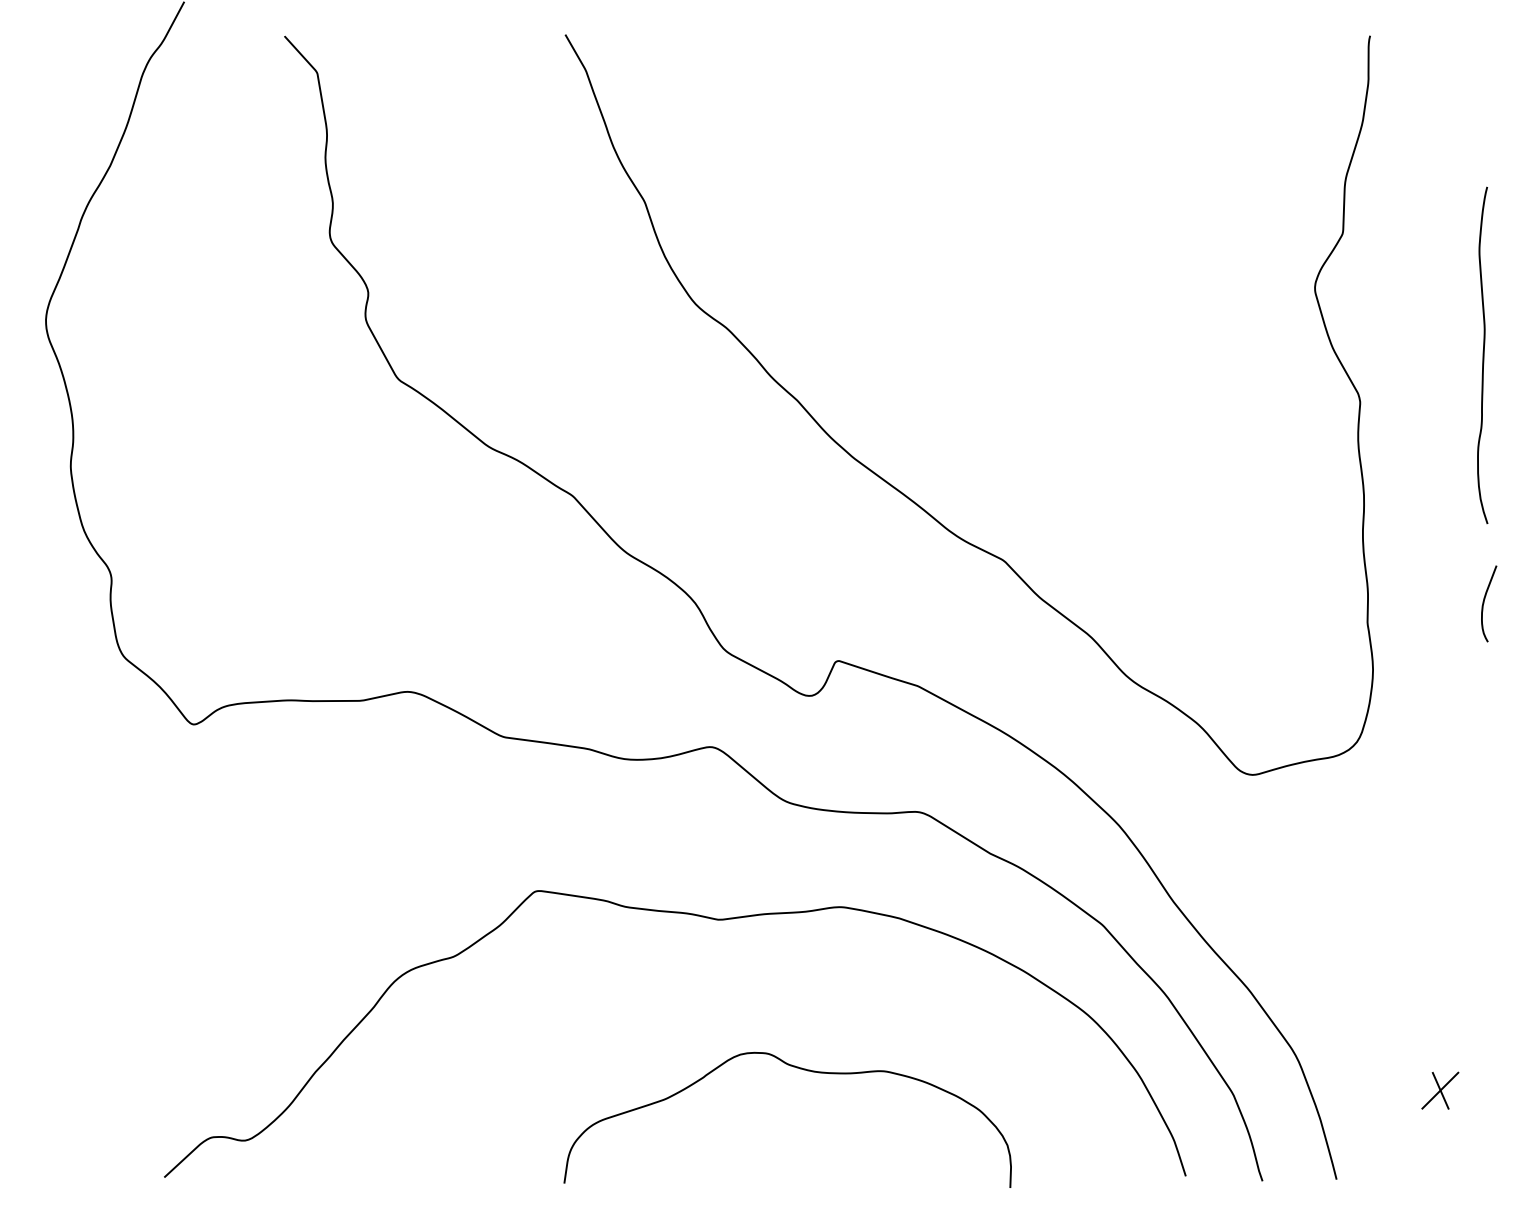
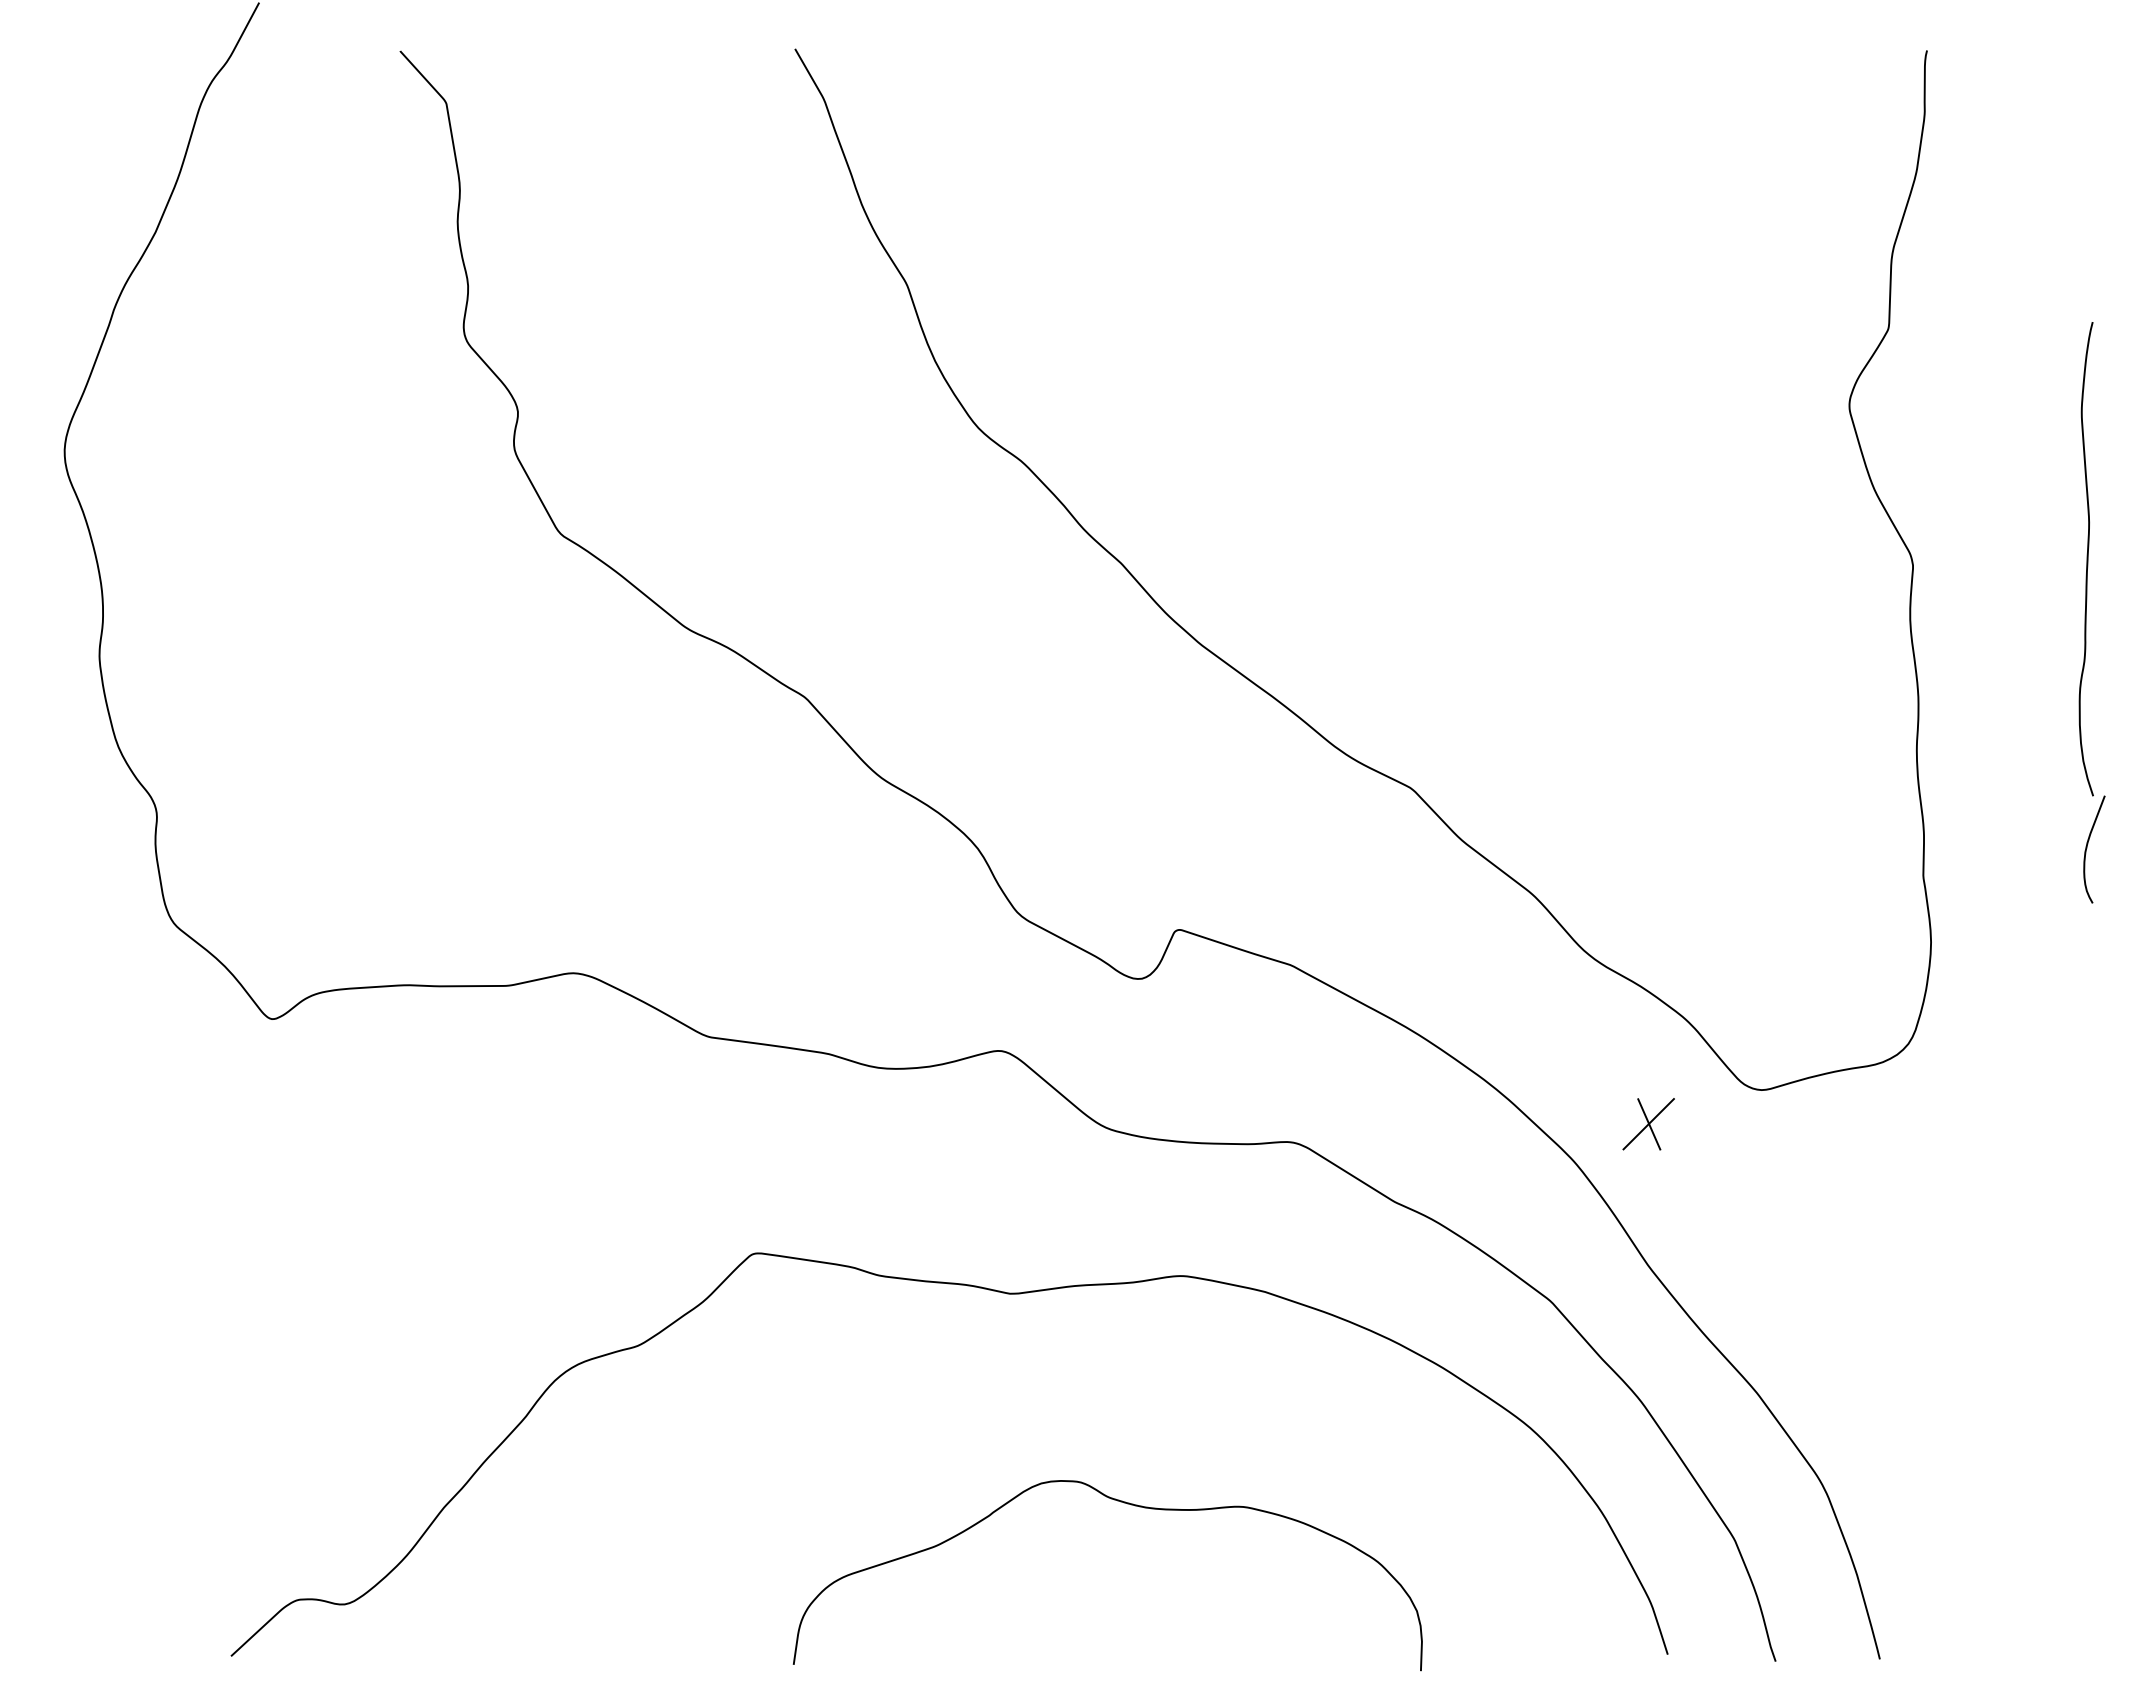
curve: (1482, 355) -> (2086, 559), moved
part: (1440, 1090) -> (1648, 1124), moved

